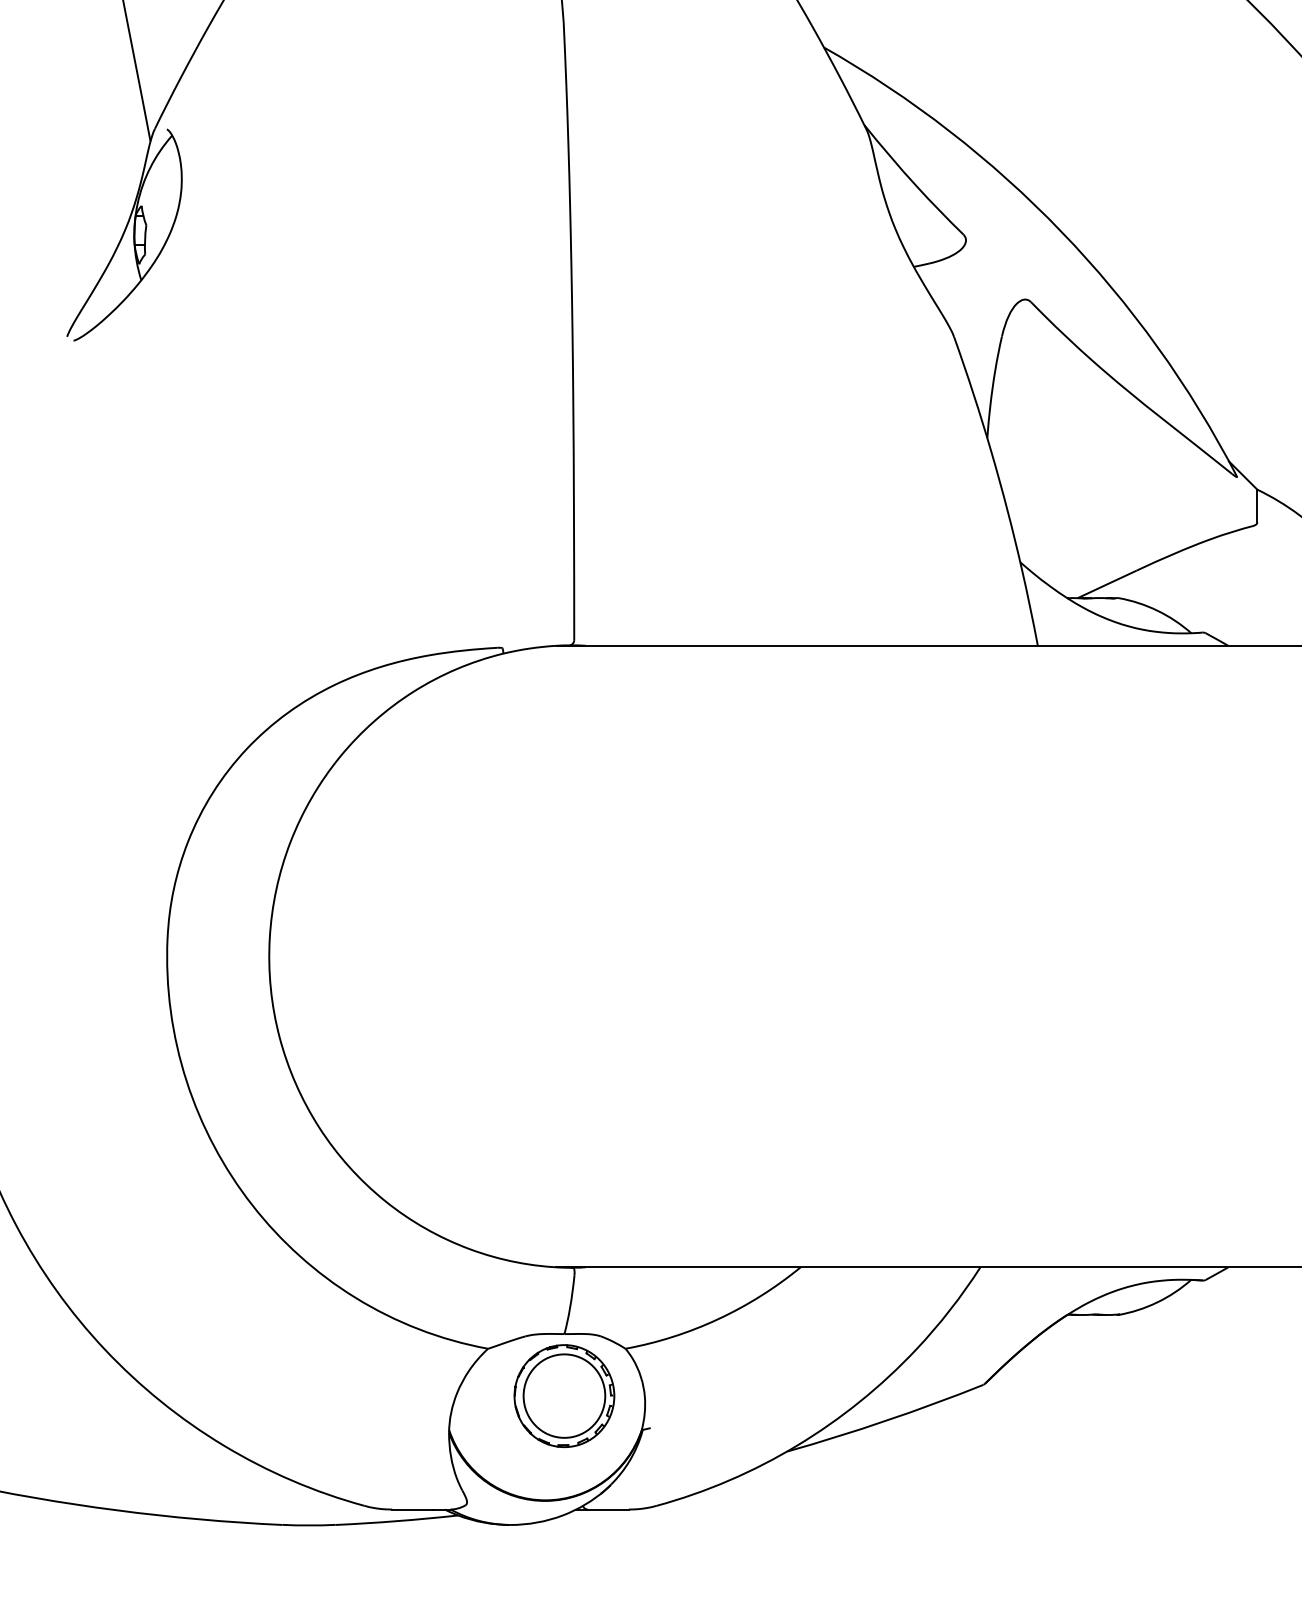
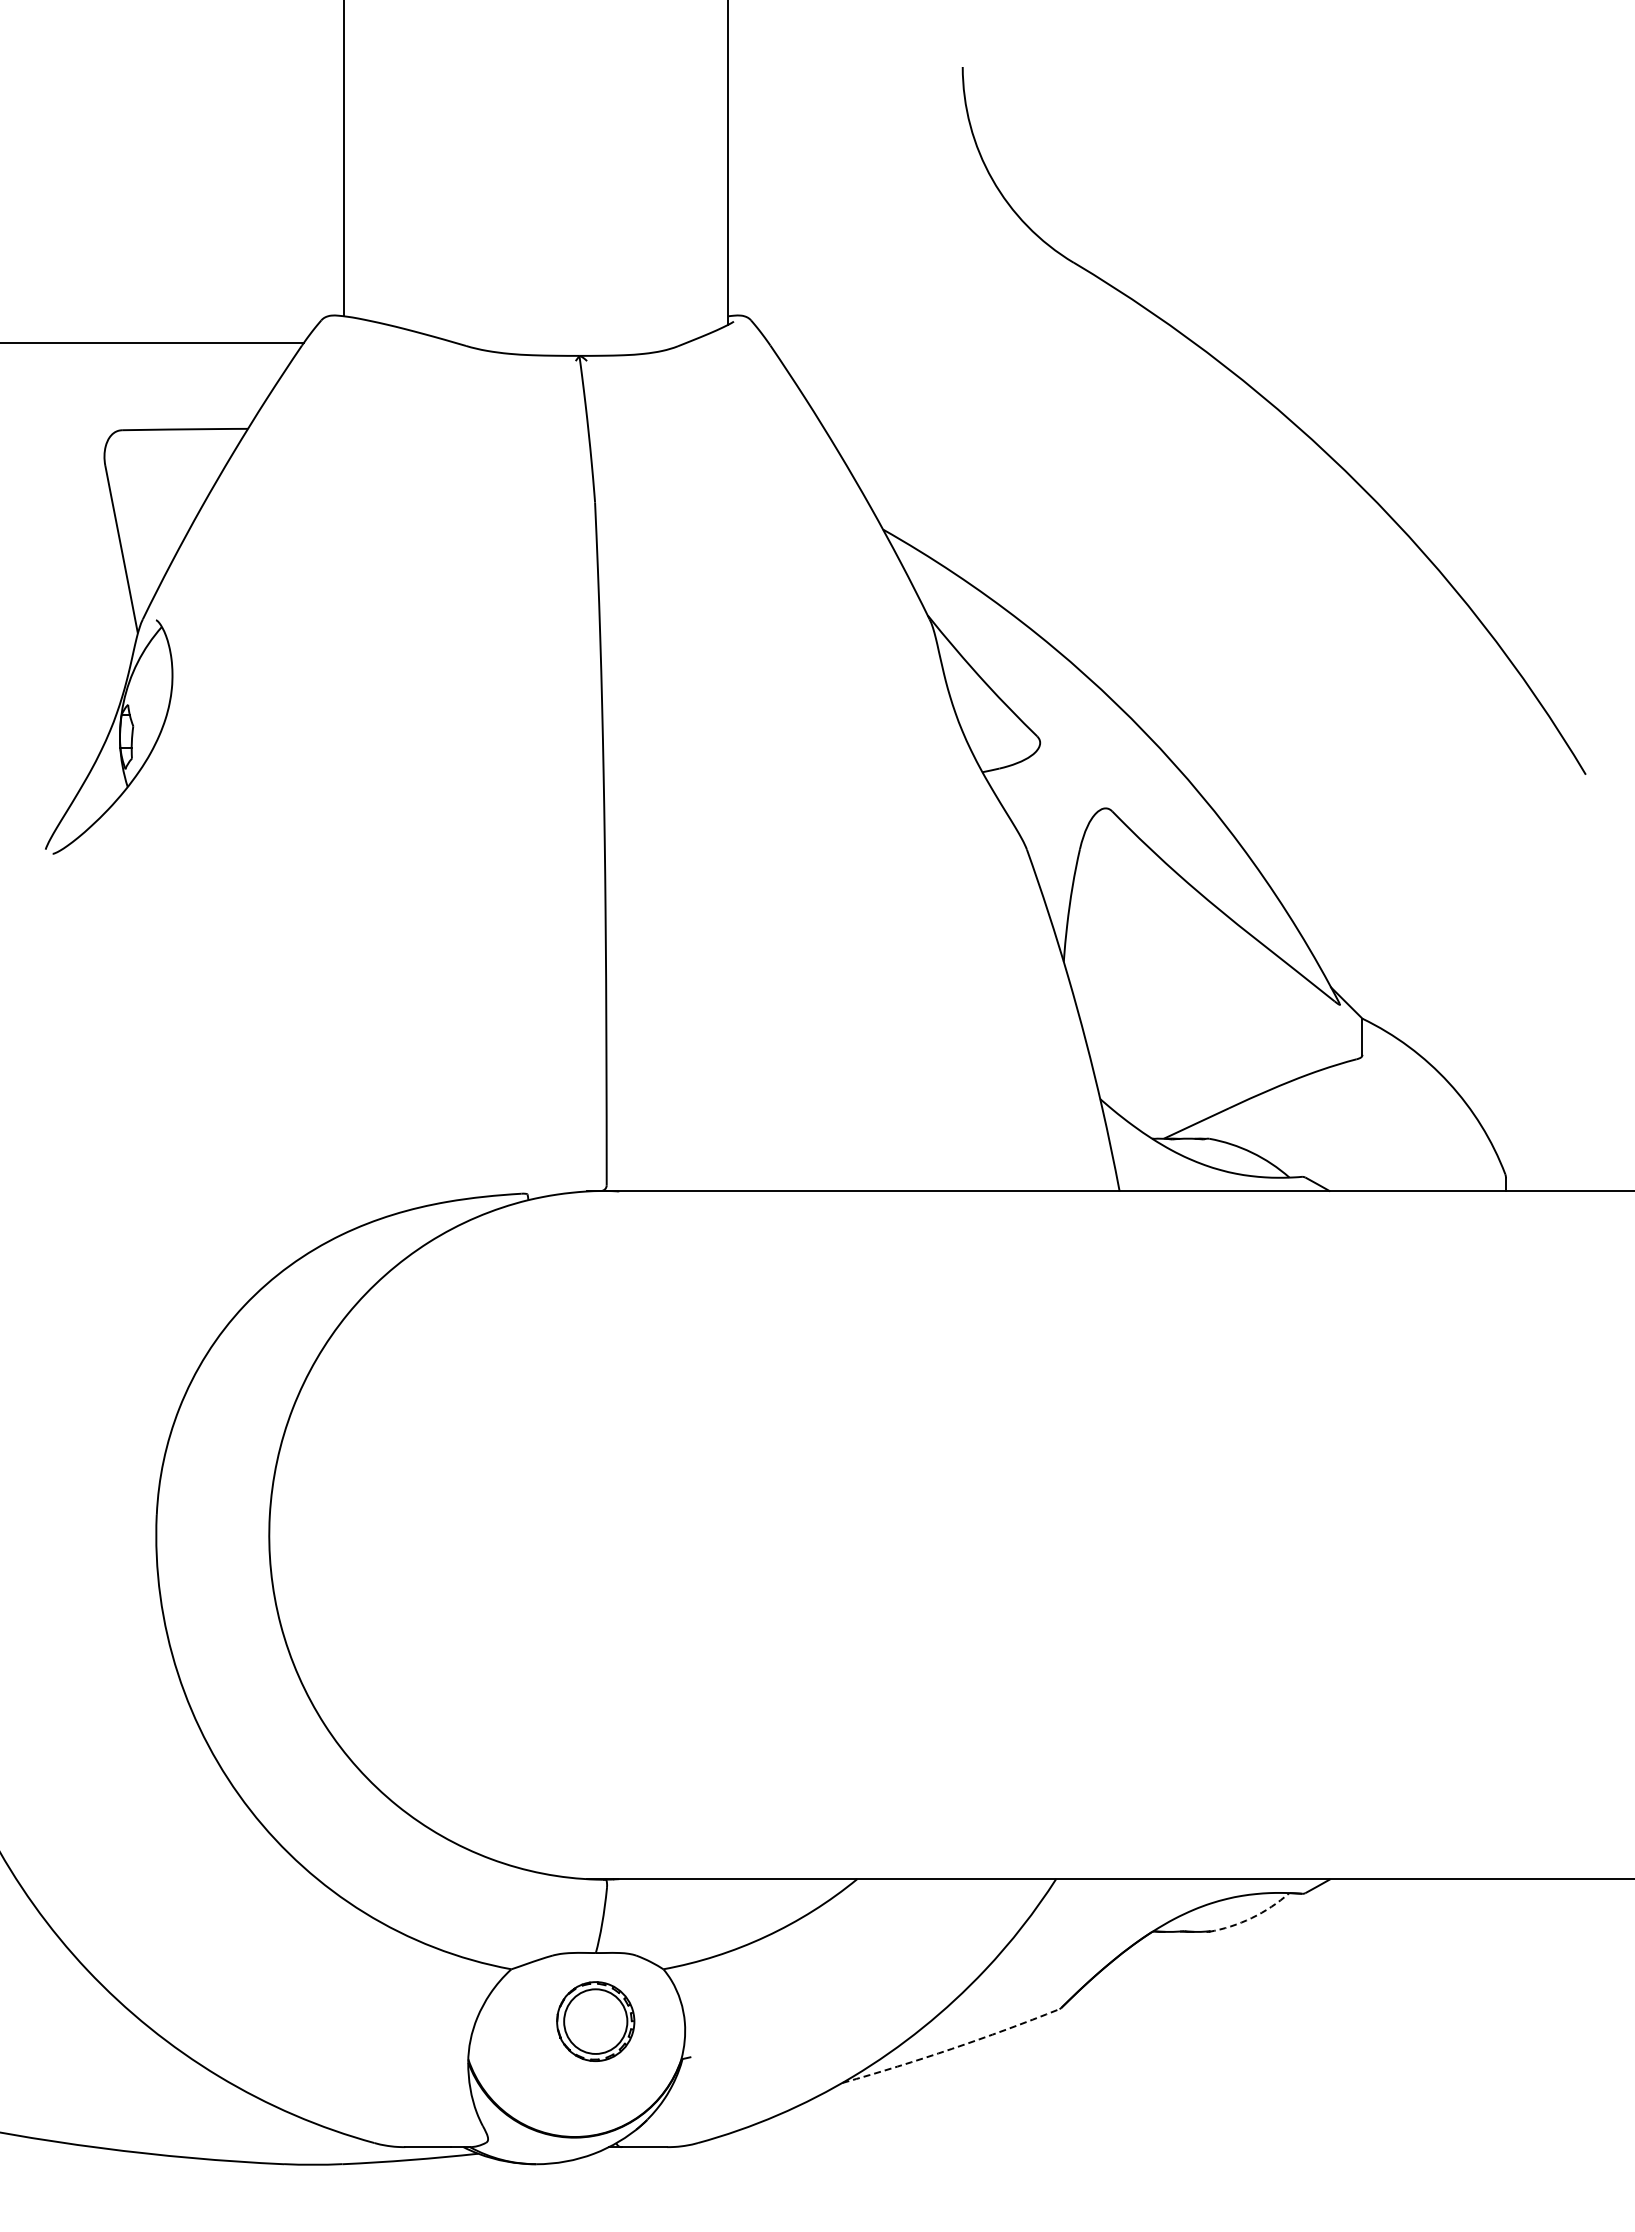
arc: (1157, 1302) -> (1251, 1918), solid -> dashed
part: (564, 1395) -> (595, 2021), size x0.7
arc: (885, 1420) -> (951, 2048), solid -> dashed

